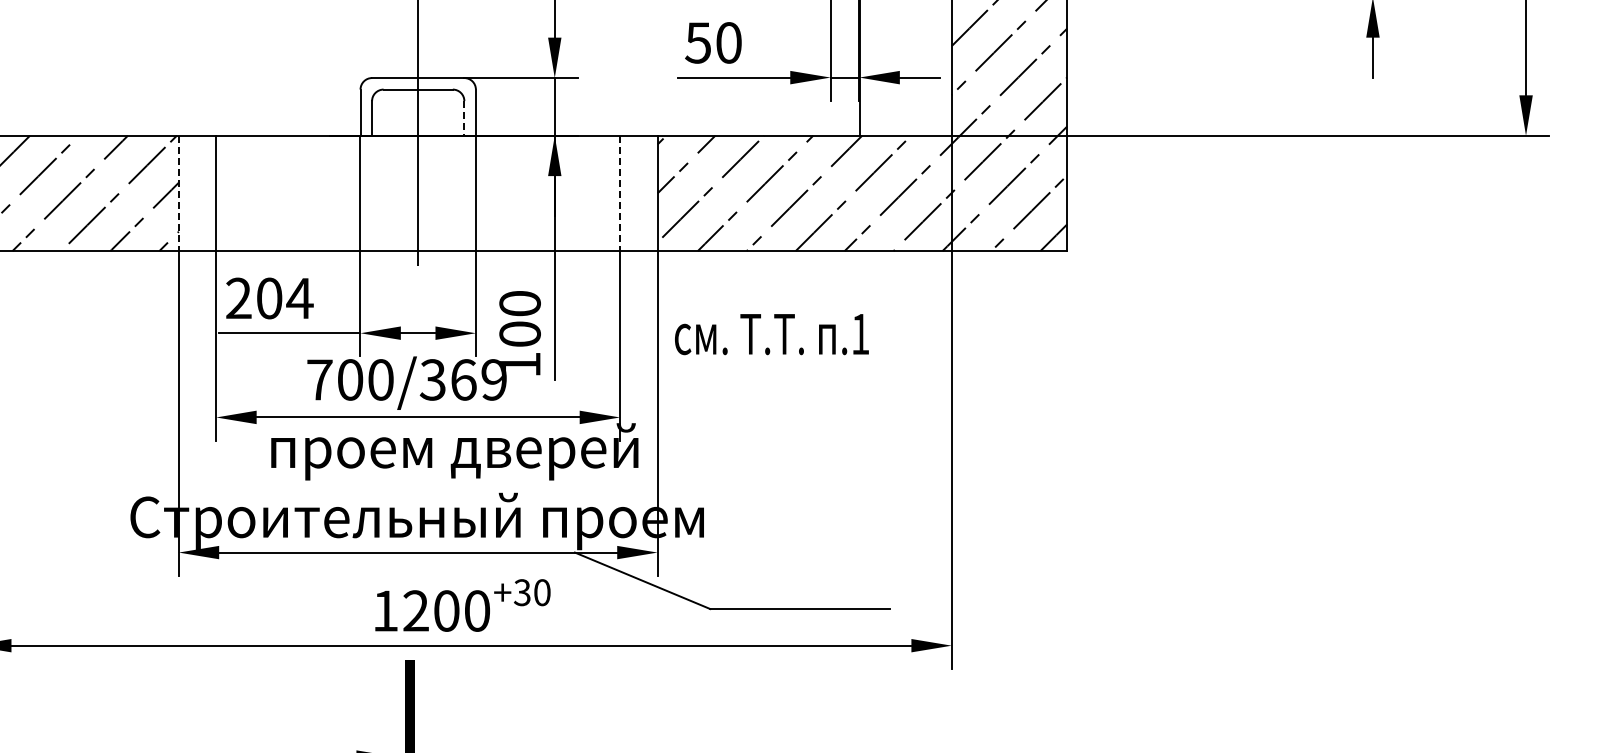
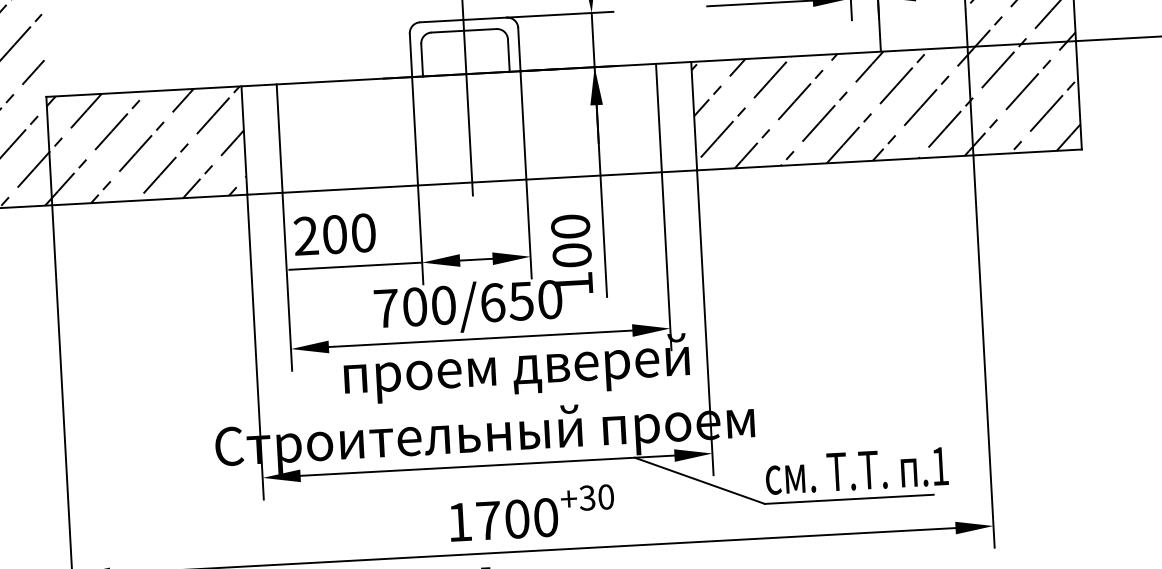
line: (464, 118) -> (508, 55), dashed -> solid
line: (178, 193) -> (244, 140), dashed -> solid
line: (620, 193) -> (659, 118), dashed -> solid
text: (299, 298) -> (363, 233), 204 -> 200
text: (771, 334) -> (856, 471), moved
text: (462, 379) -> (520, 300), 700/369 -> 700/650
text: (415, 610) -> (487, 520), 1200 -> 1700

